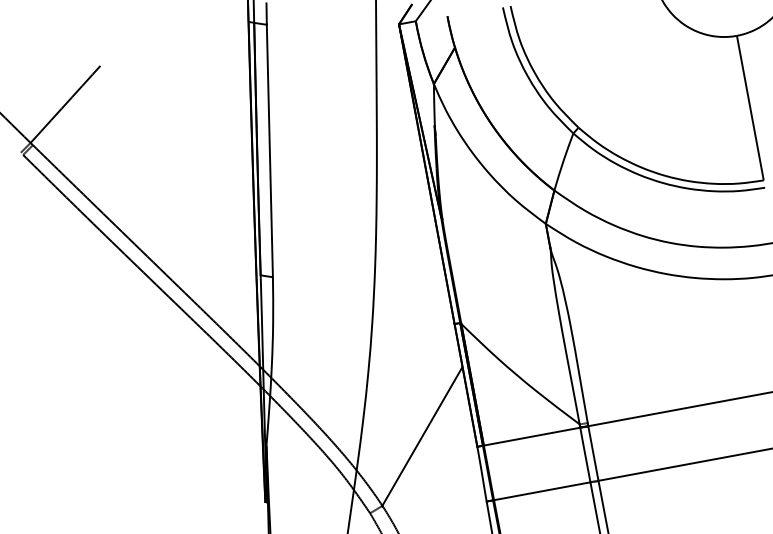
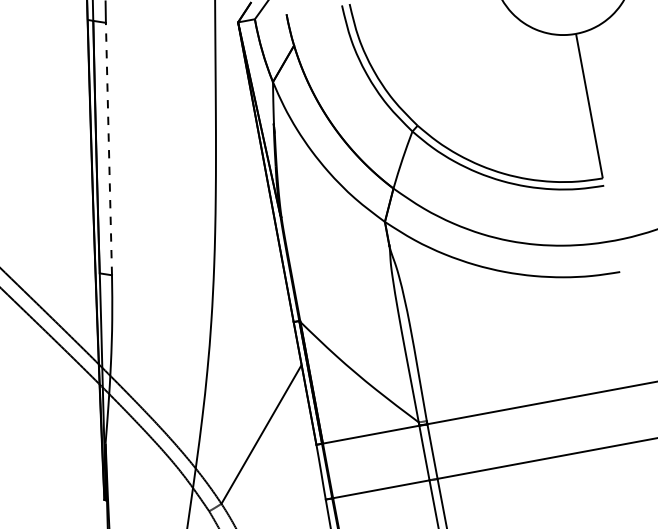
line: (269, 150) -> (108, 148), solid -> dashed

